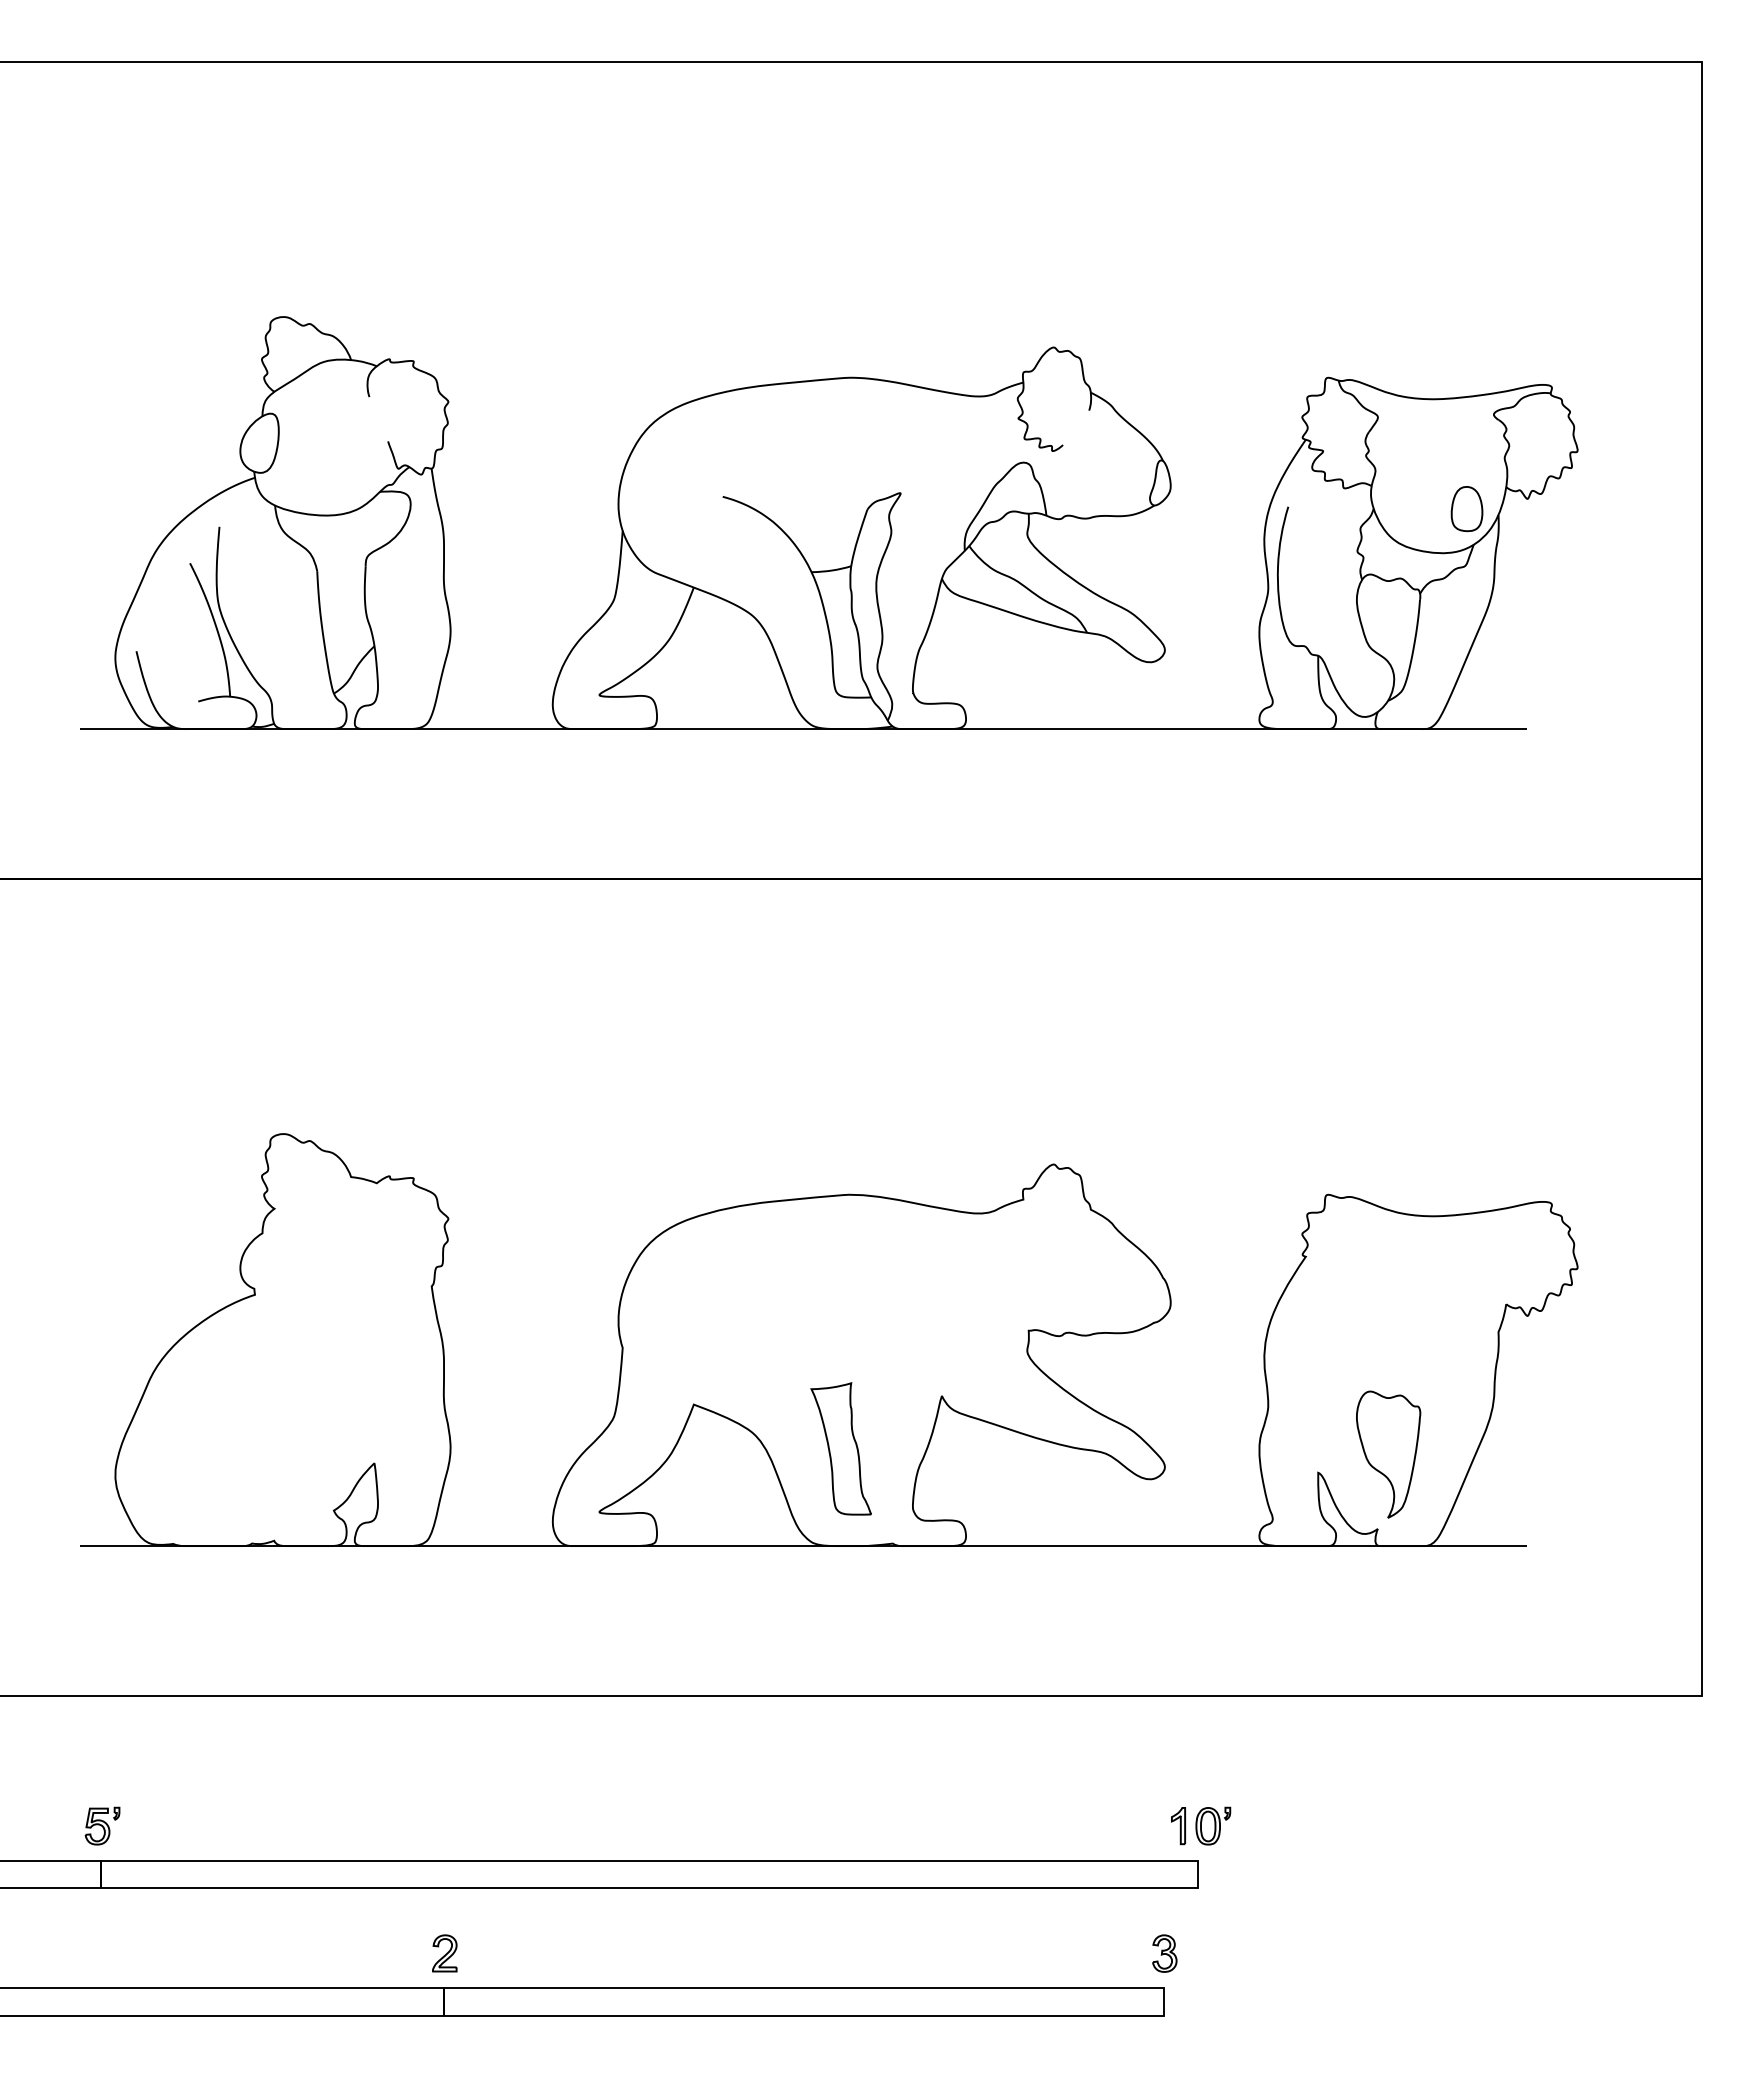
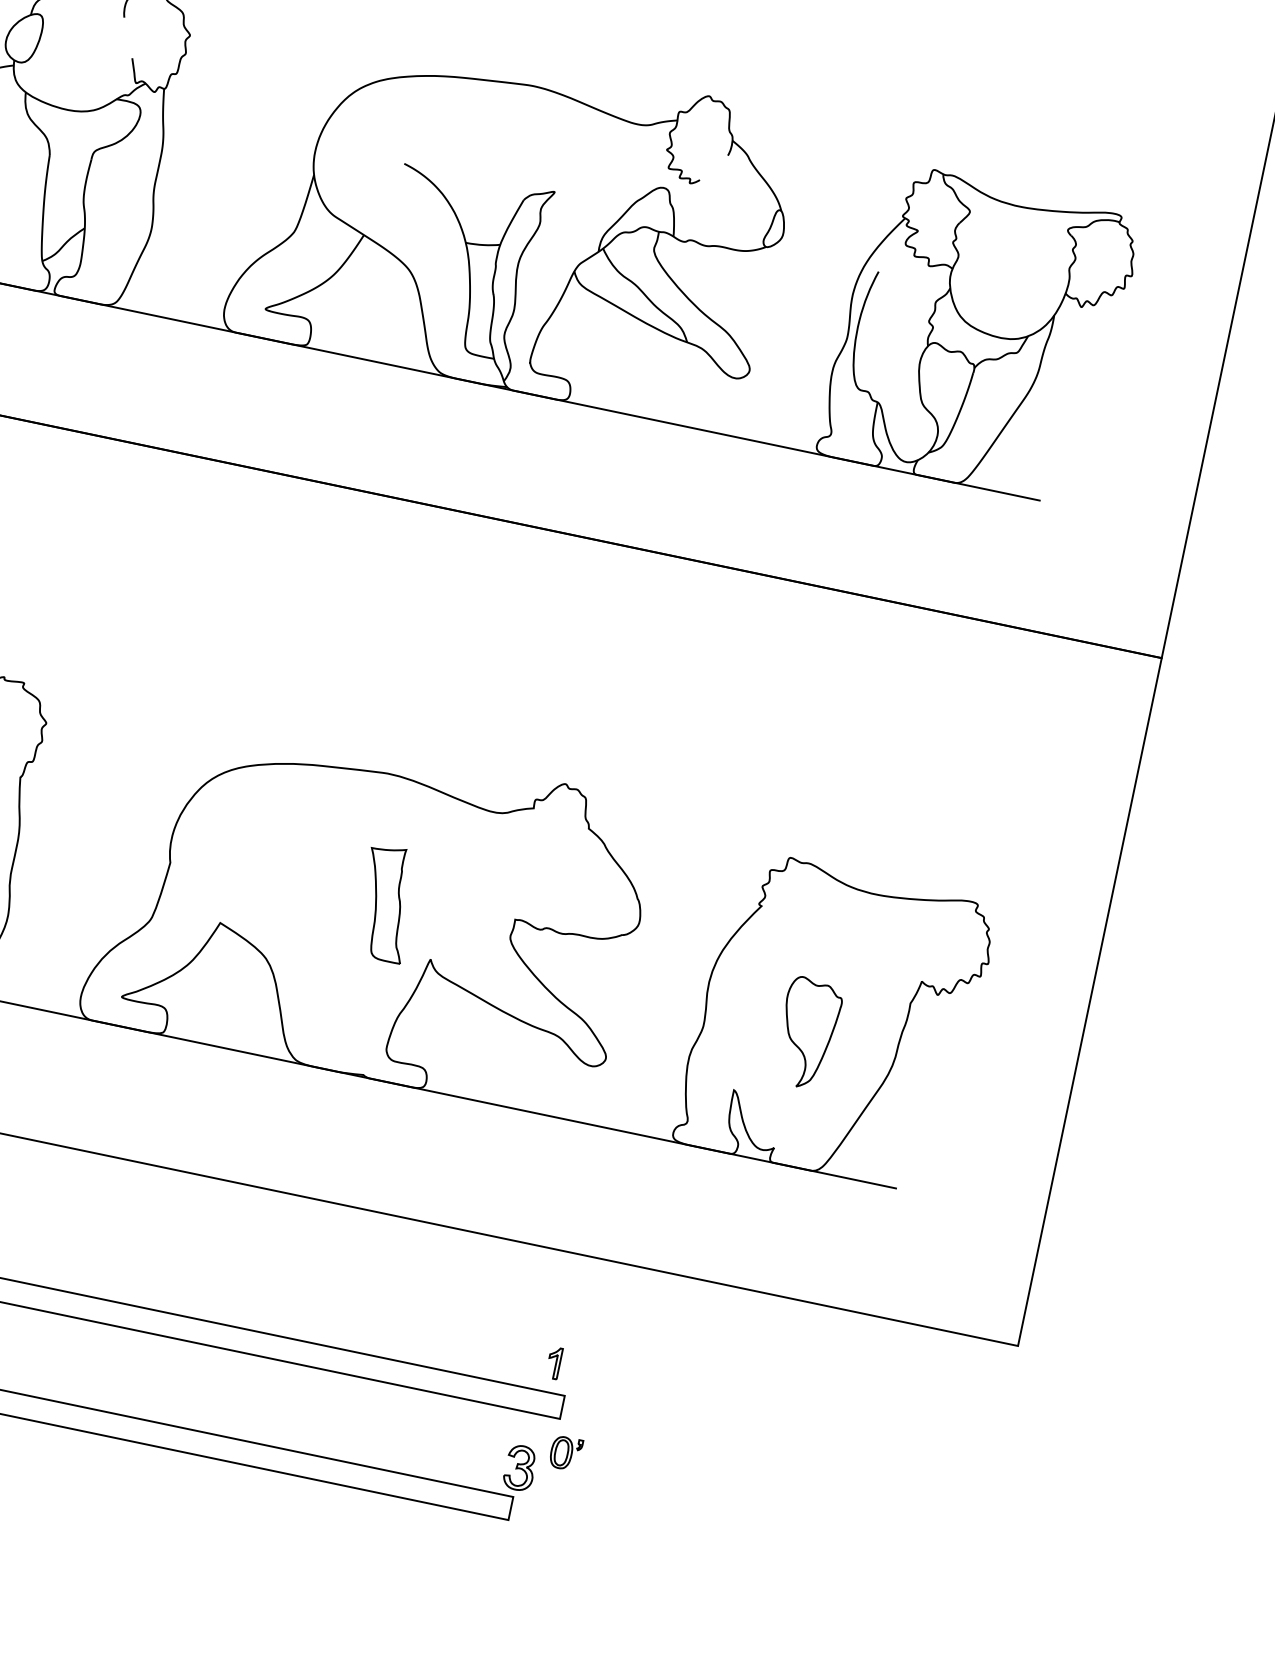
part: (1466, 509) -> (1028, 305), removed
part: (840, 1448) -> (385, 902), moved
part: (1388, 1454) -> (807, 1033), moved
part: (1213, 1825) -> (566, 1452), moved
part: (1164, 1953) -> (520, 1467), size x1.4

